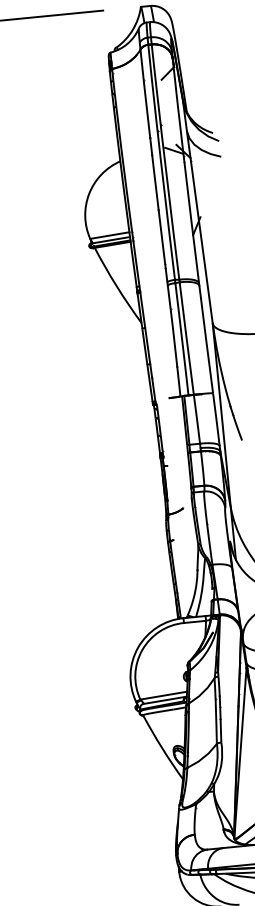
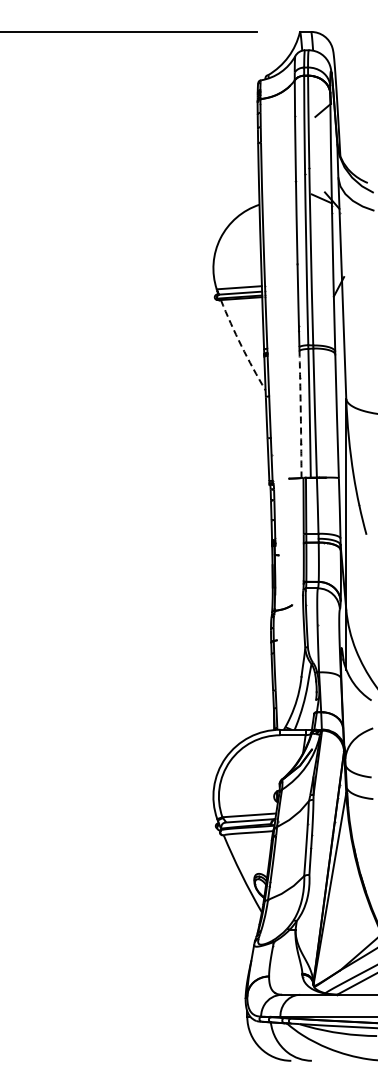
line: (116, 286) -> (241, 346), solid -> dashed
line: (174, 343) -> (300, 417), solid -> dashed

